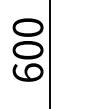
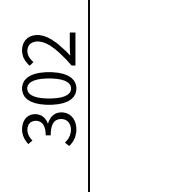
text: (27, 50) -> (48, 88), 600 -> 302

